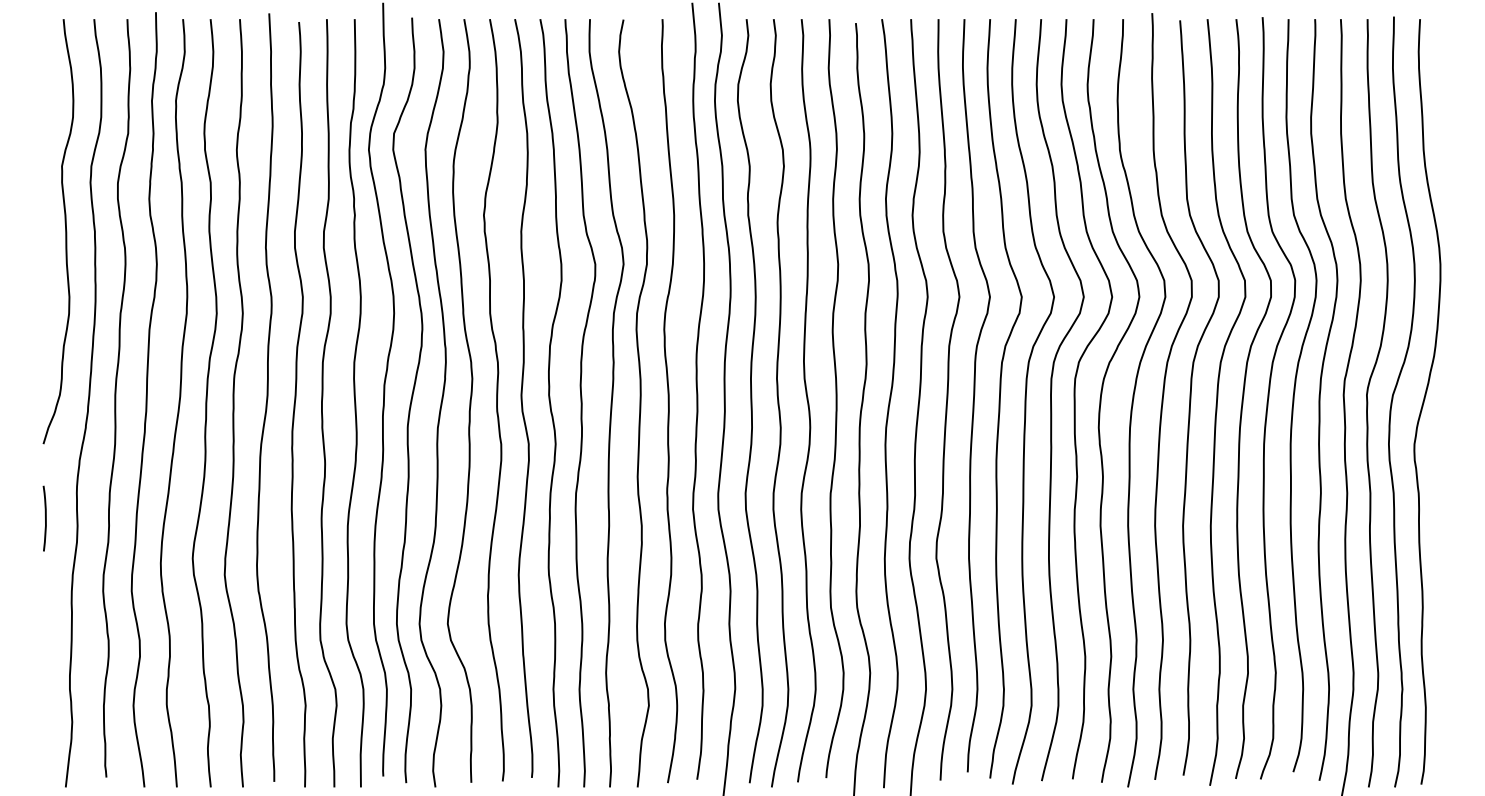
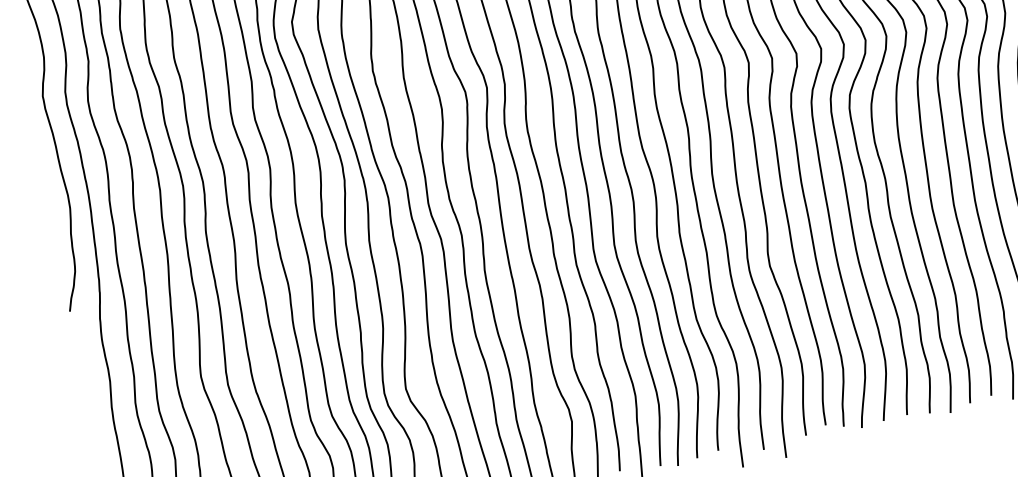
curve: (45, 518) -> (82, 368), removed

